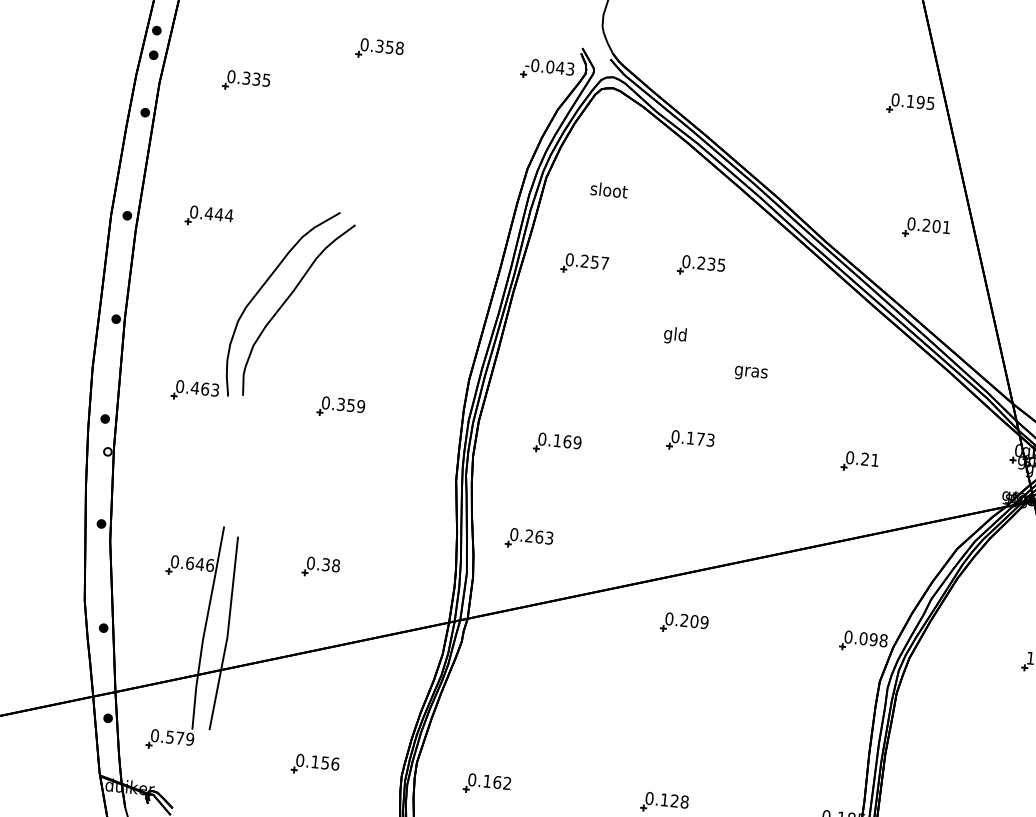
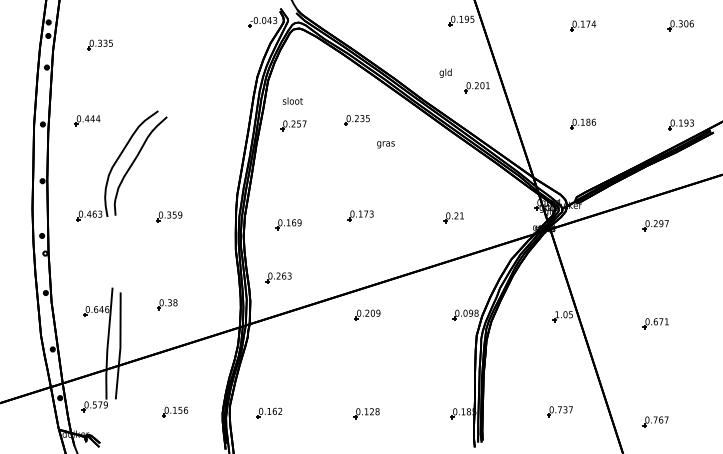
part: (379, 49) -> (170, 20), removed
text: (608, 189) -> (292, 100), moved
text: (675, 334) -> (445, 72), moved
text: (750, 373) -> (385, 144), moved

